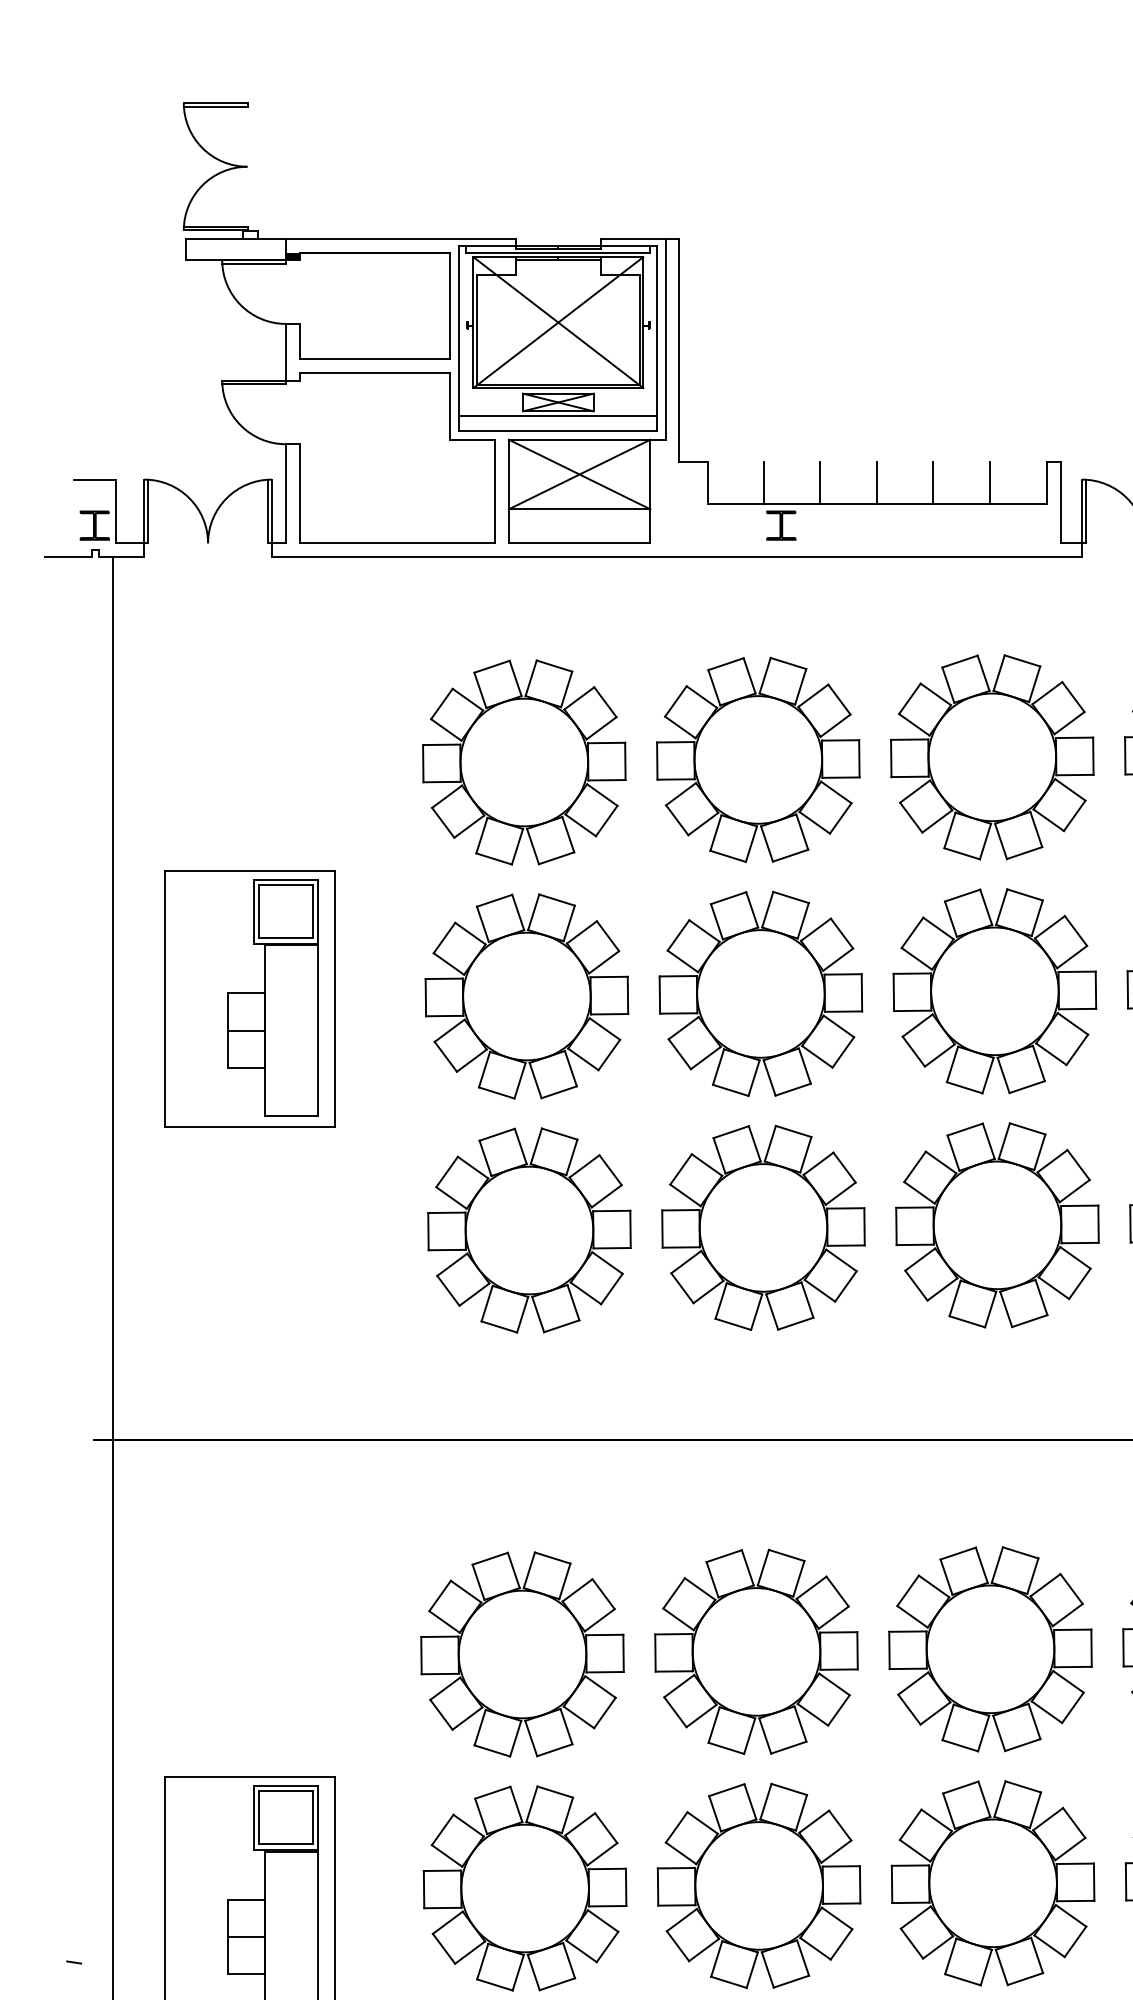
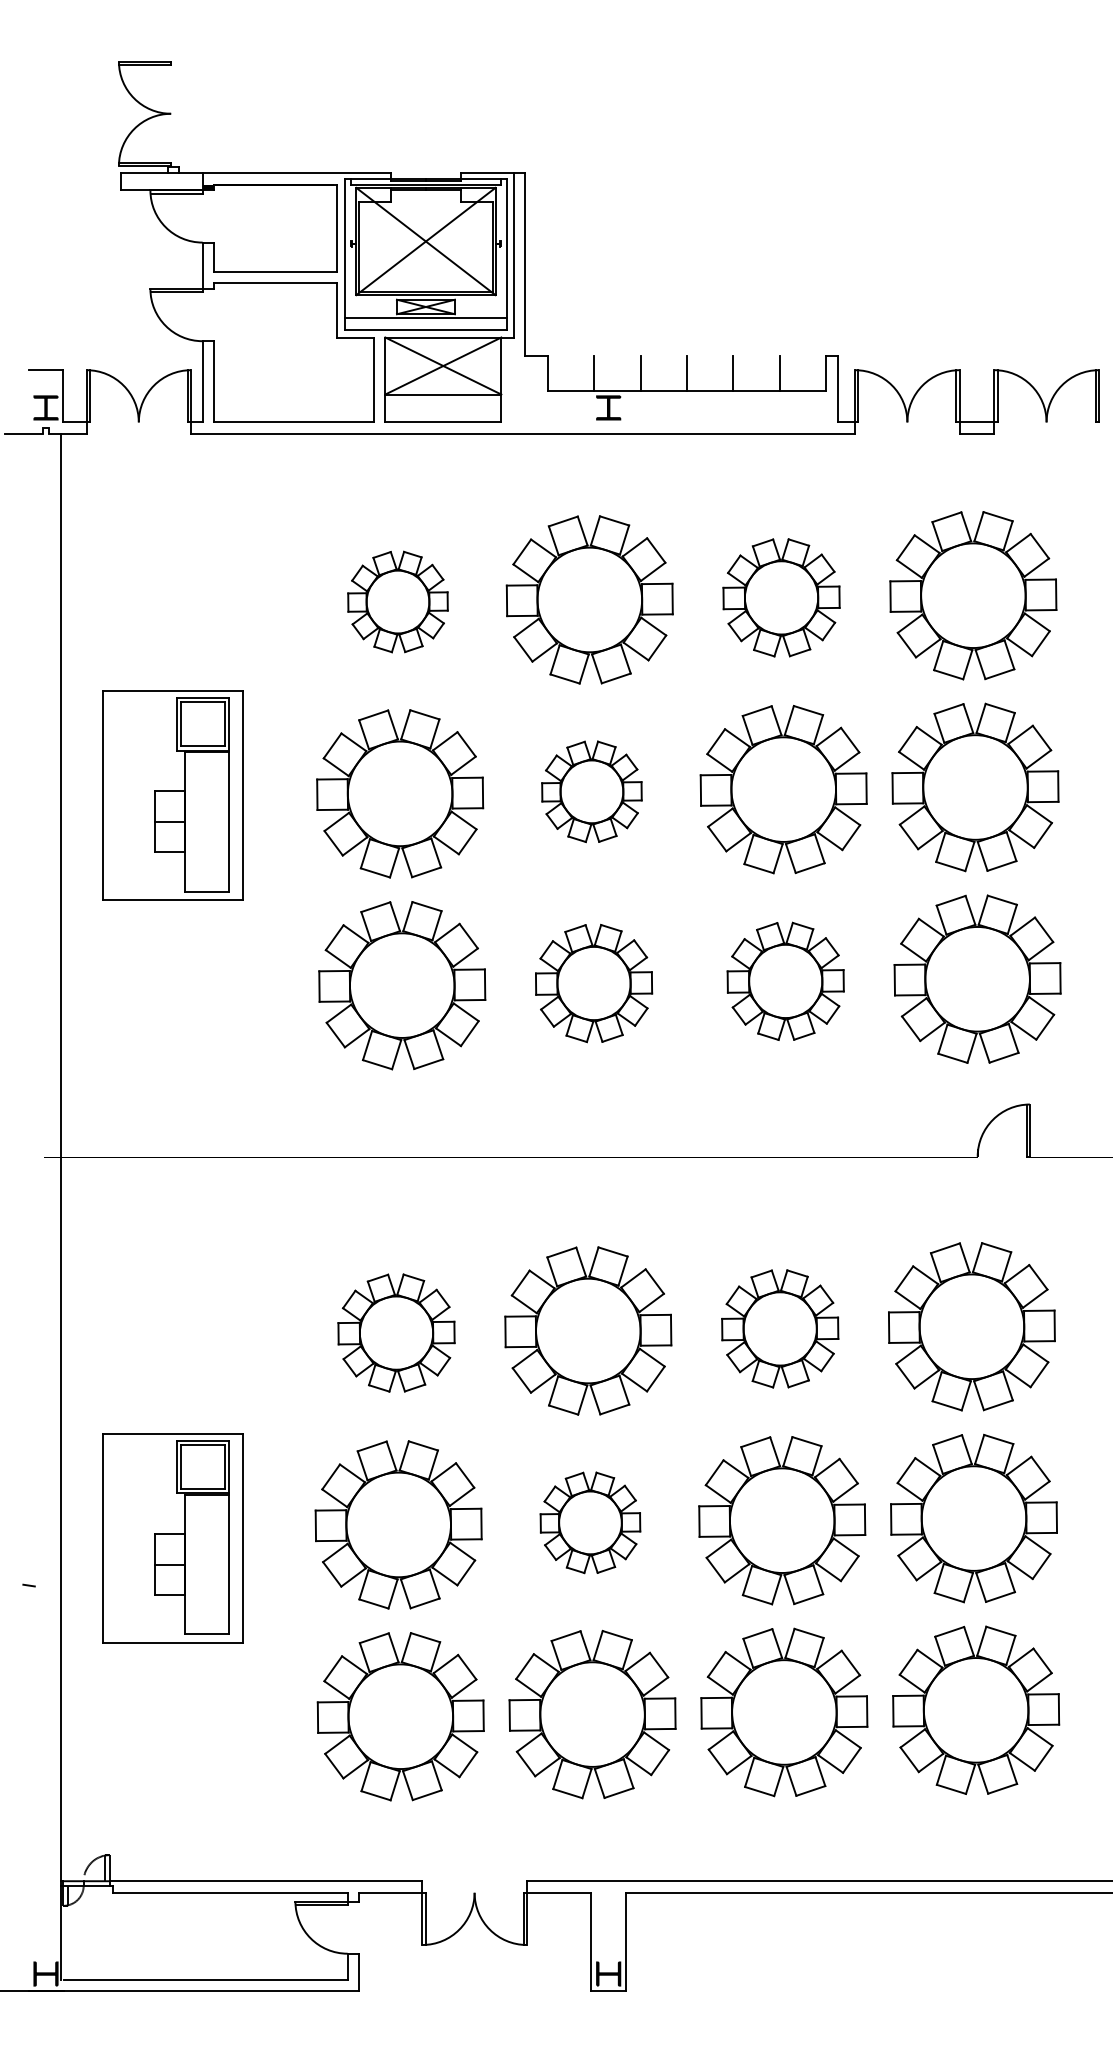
part: (992, 756) -> (781, 597), size x0.7
part: (523, 761) -> (397, 601), size x0.6
part: (760, 993) -> (591, 791), size x0.6
part: (997, 1225) -> (785, 981), size x0.7
part: (762, 1227) -> (593, 983), size x0.7
part: (990, 1648) -> (780, 1328), size x0.7
part: (522, 1653) -> (396, 1332), size x0.7
part: (759, 1885) -> (590, 1522), size x0.6

